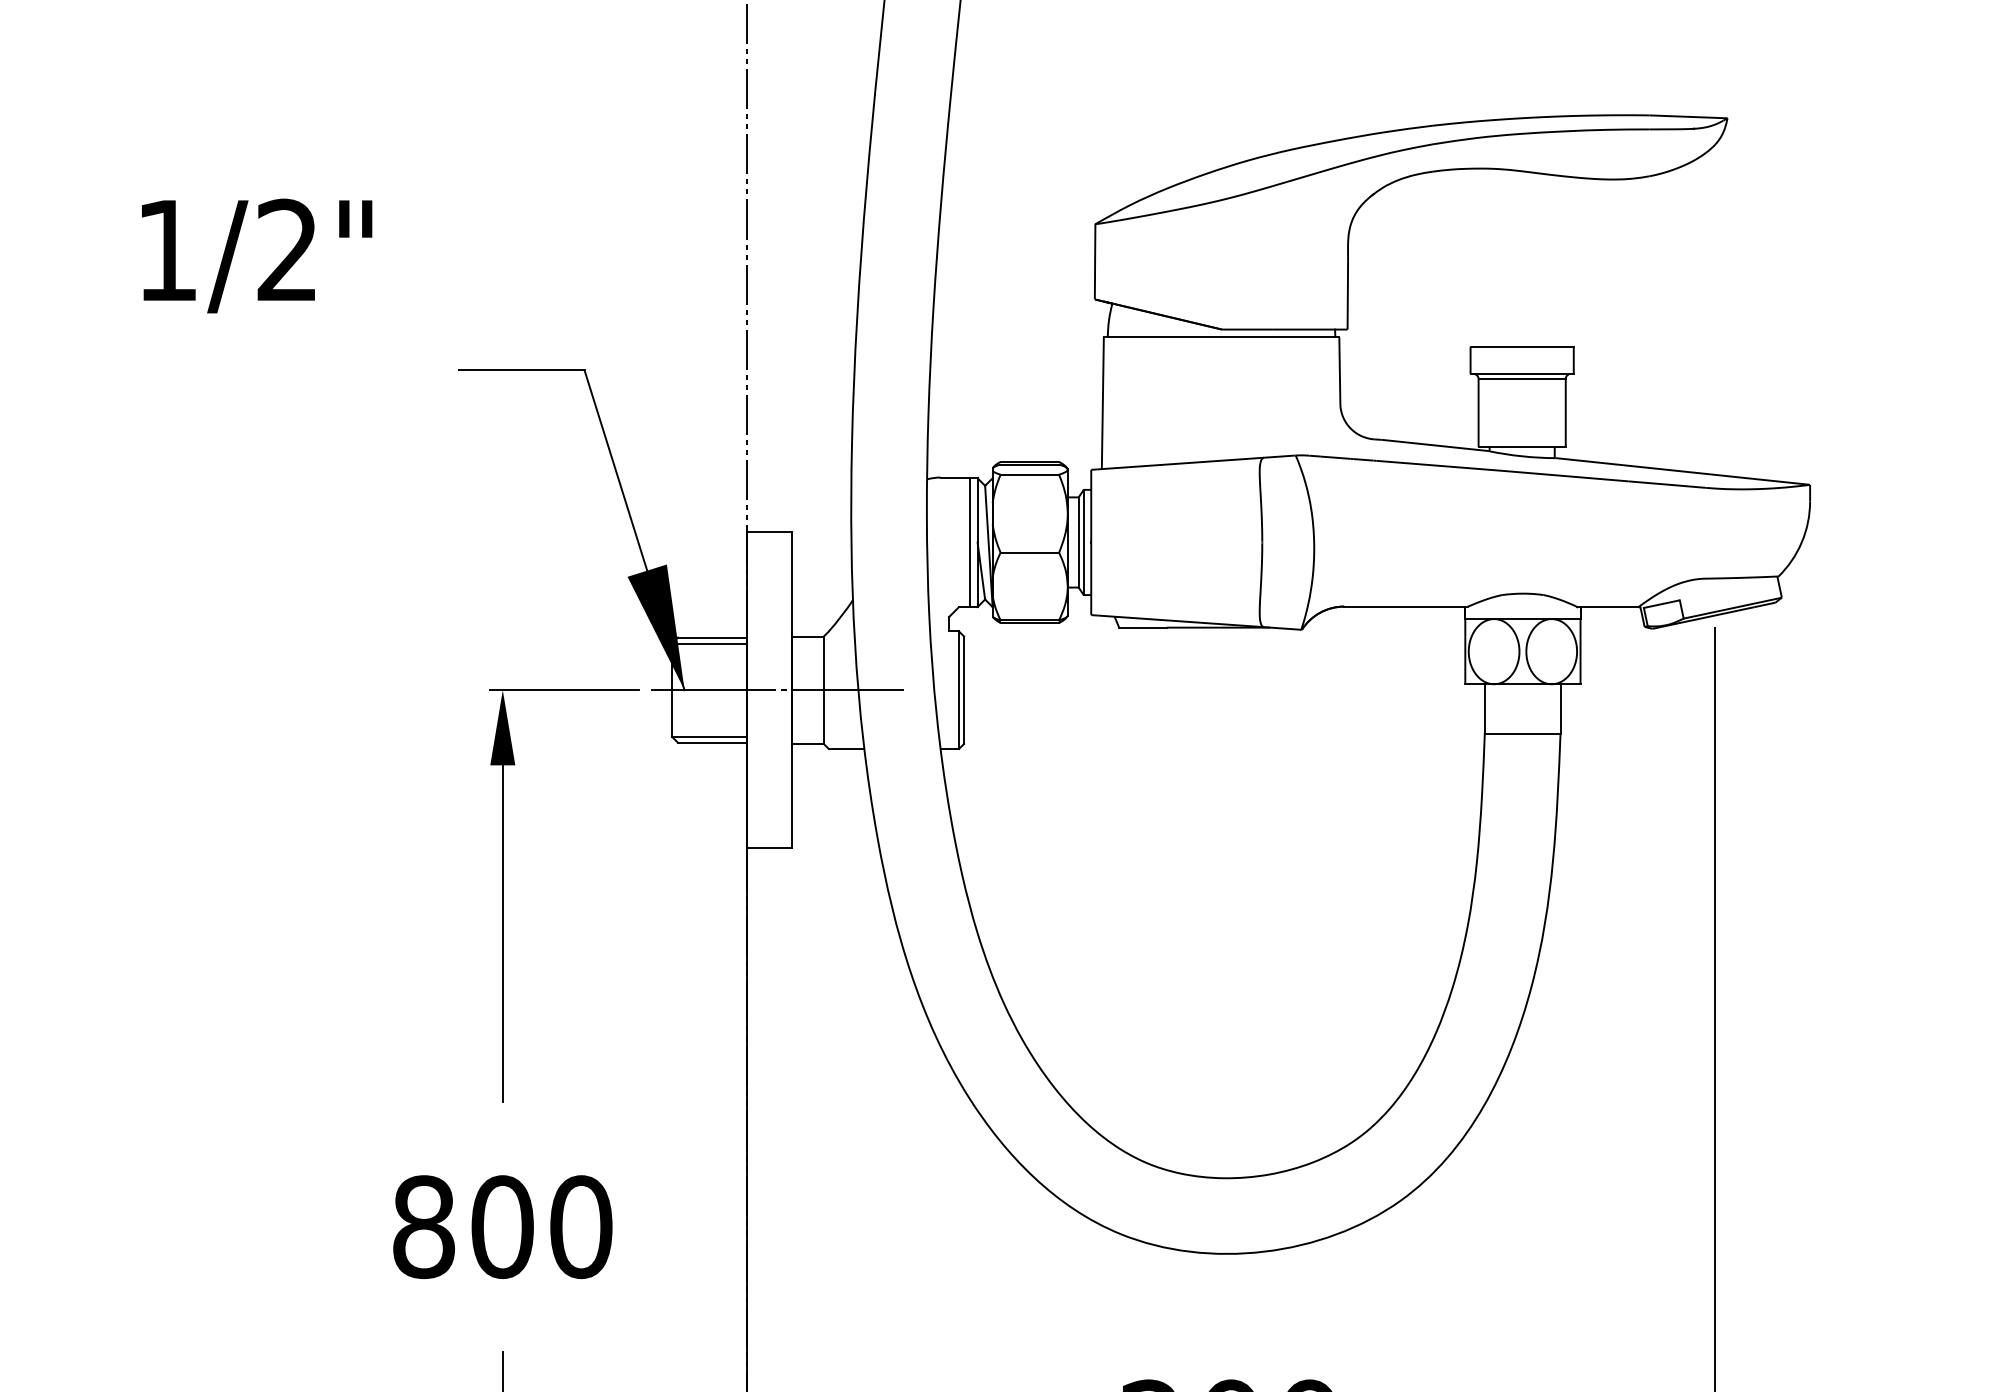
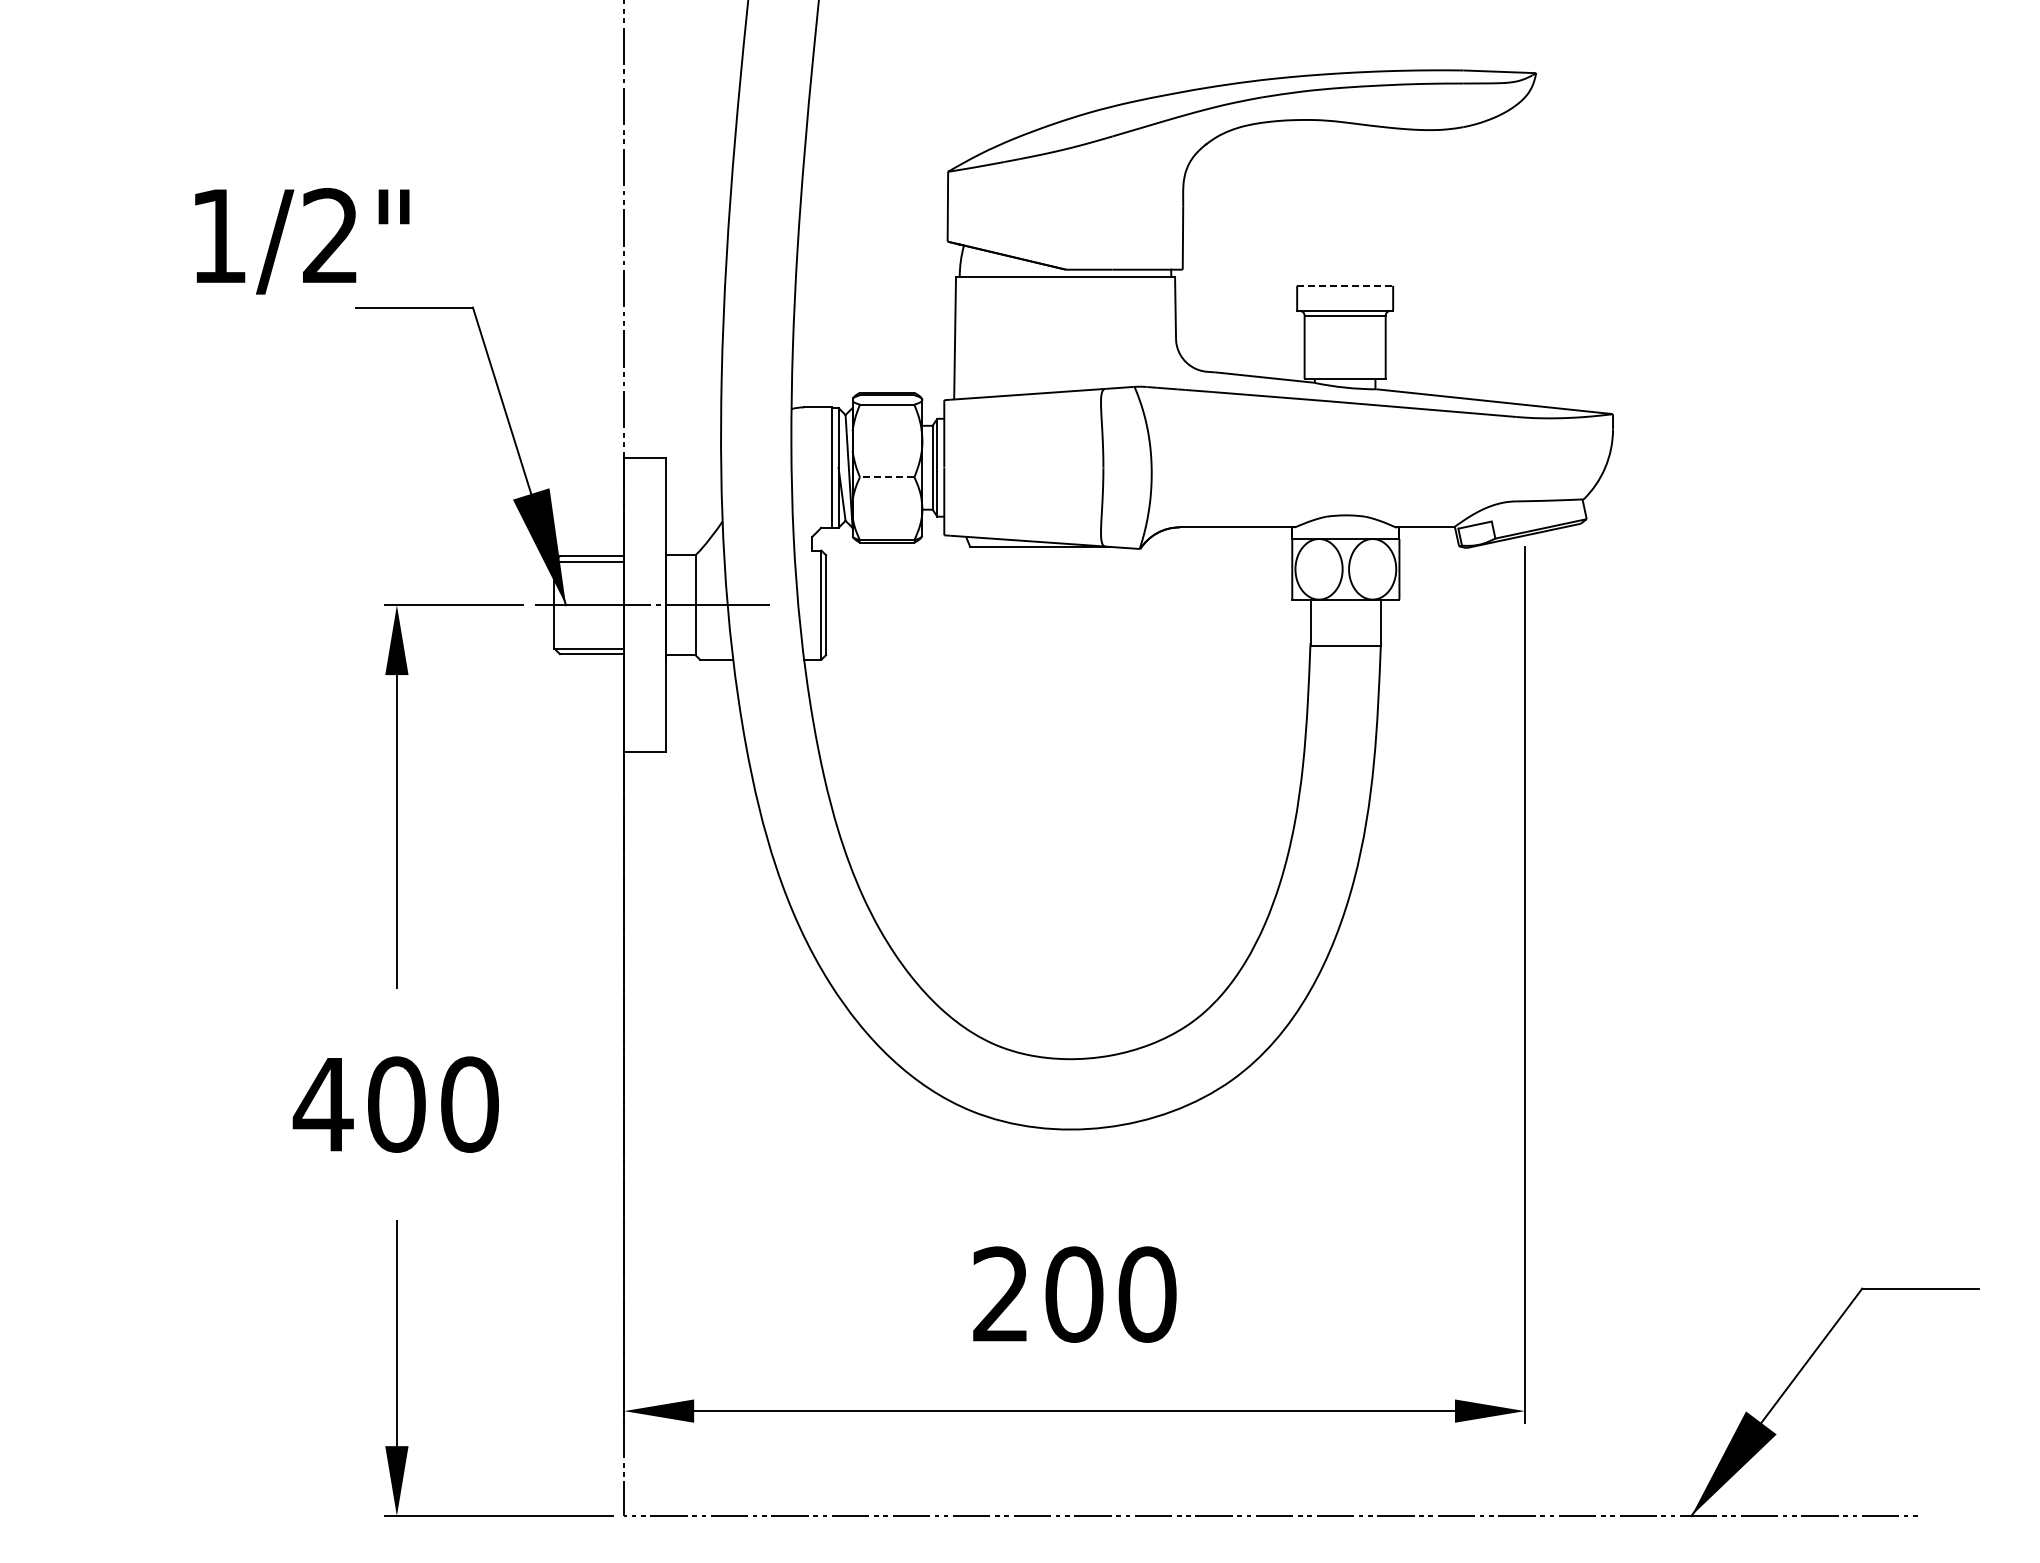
text: (257, 256) -> (302, 241), moved
line: (1522, 346) -> (1345, 285), solid -> dashed
line: (1029, 552) -> (886, 477), solid -> dashed
text: (422, 1226) -> (322, 1104), 800 -> 400

